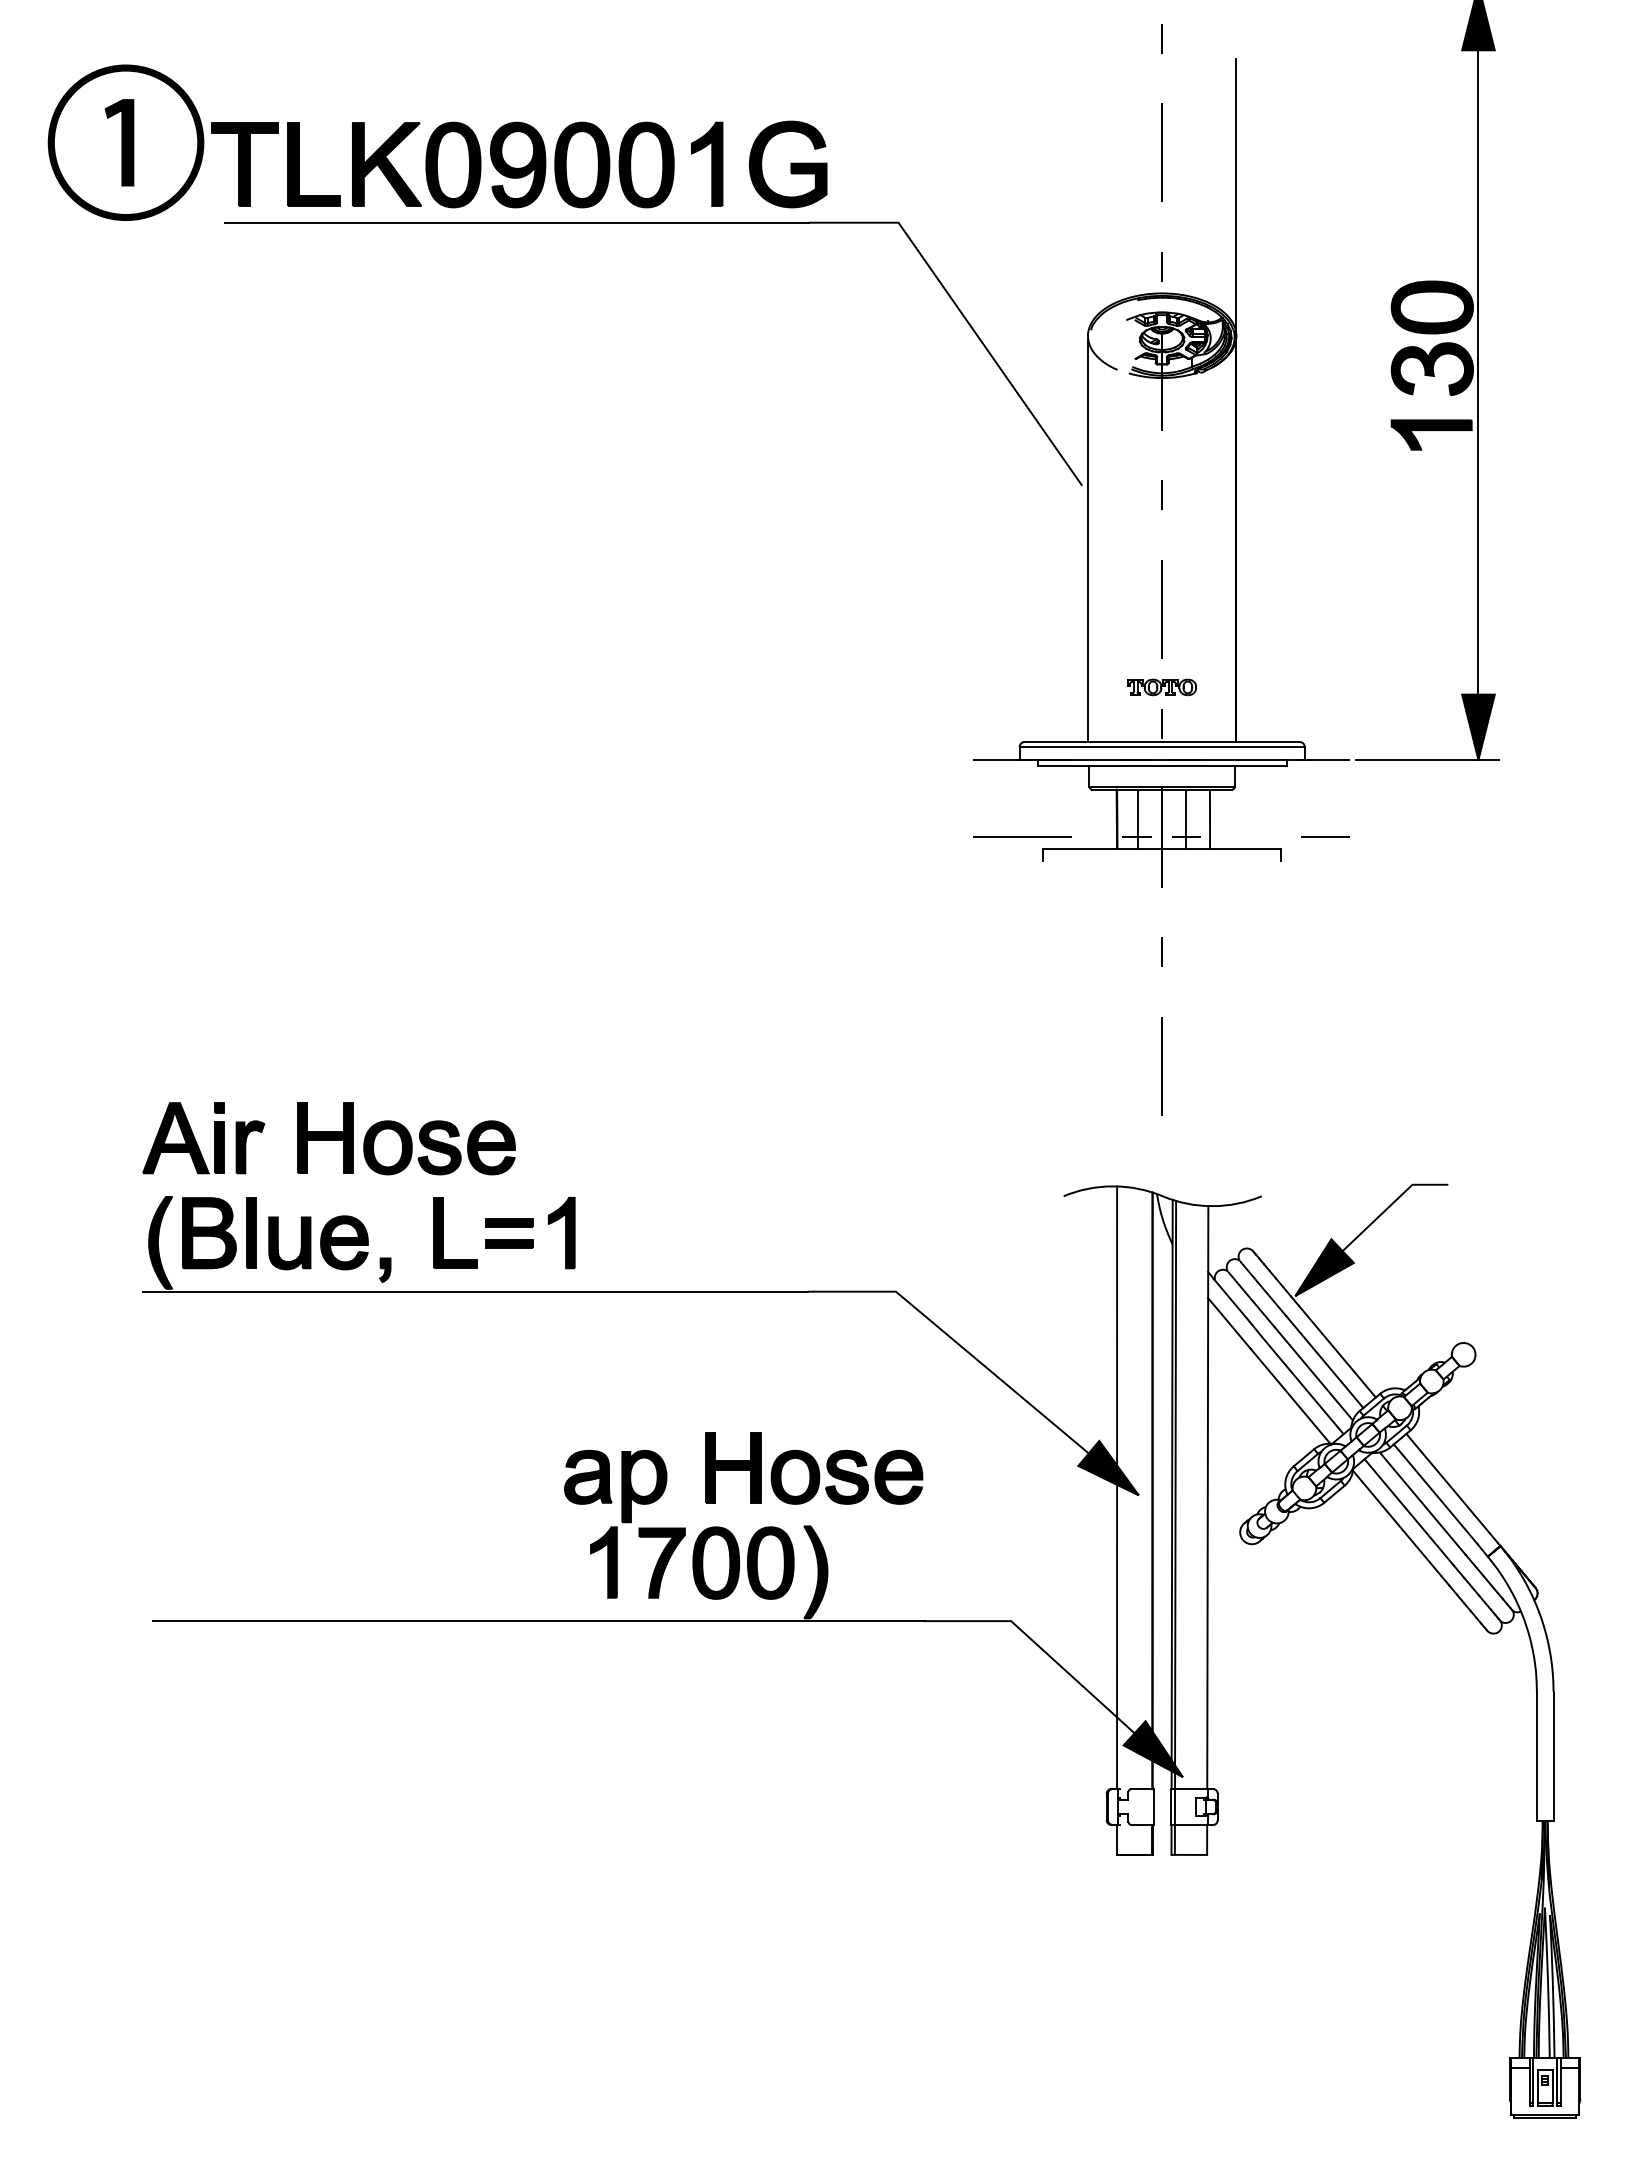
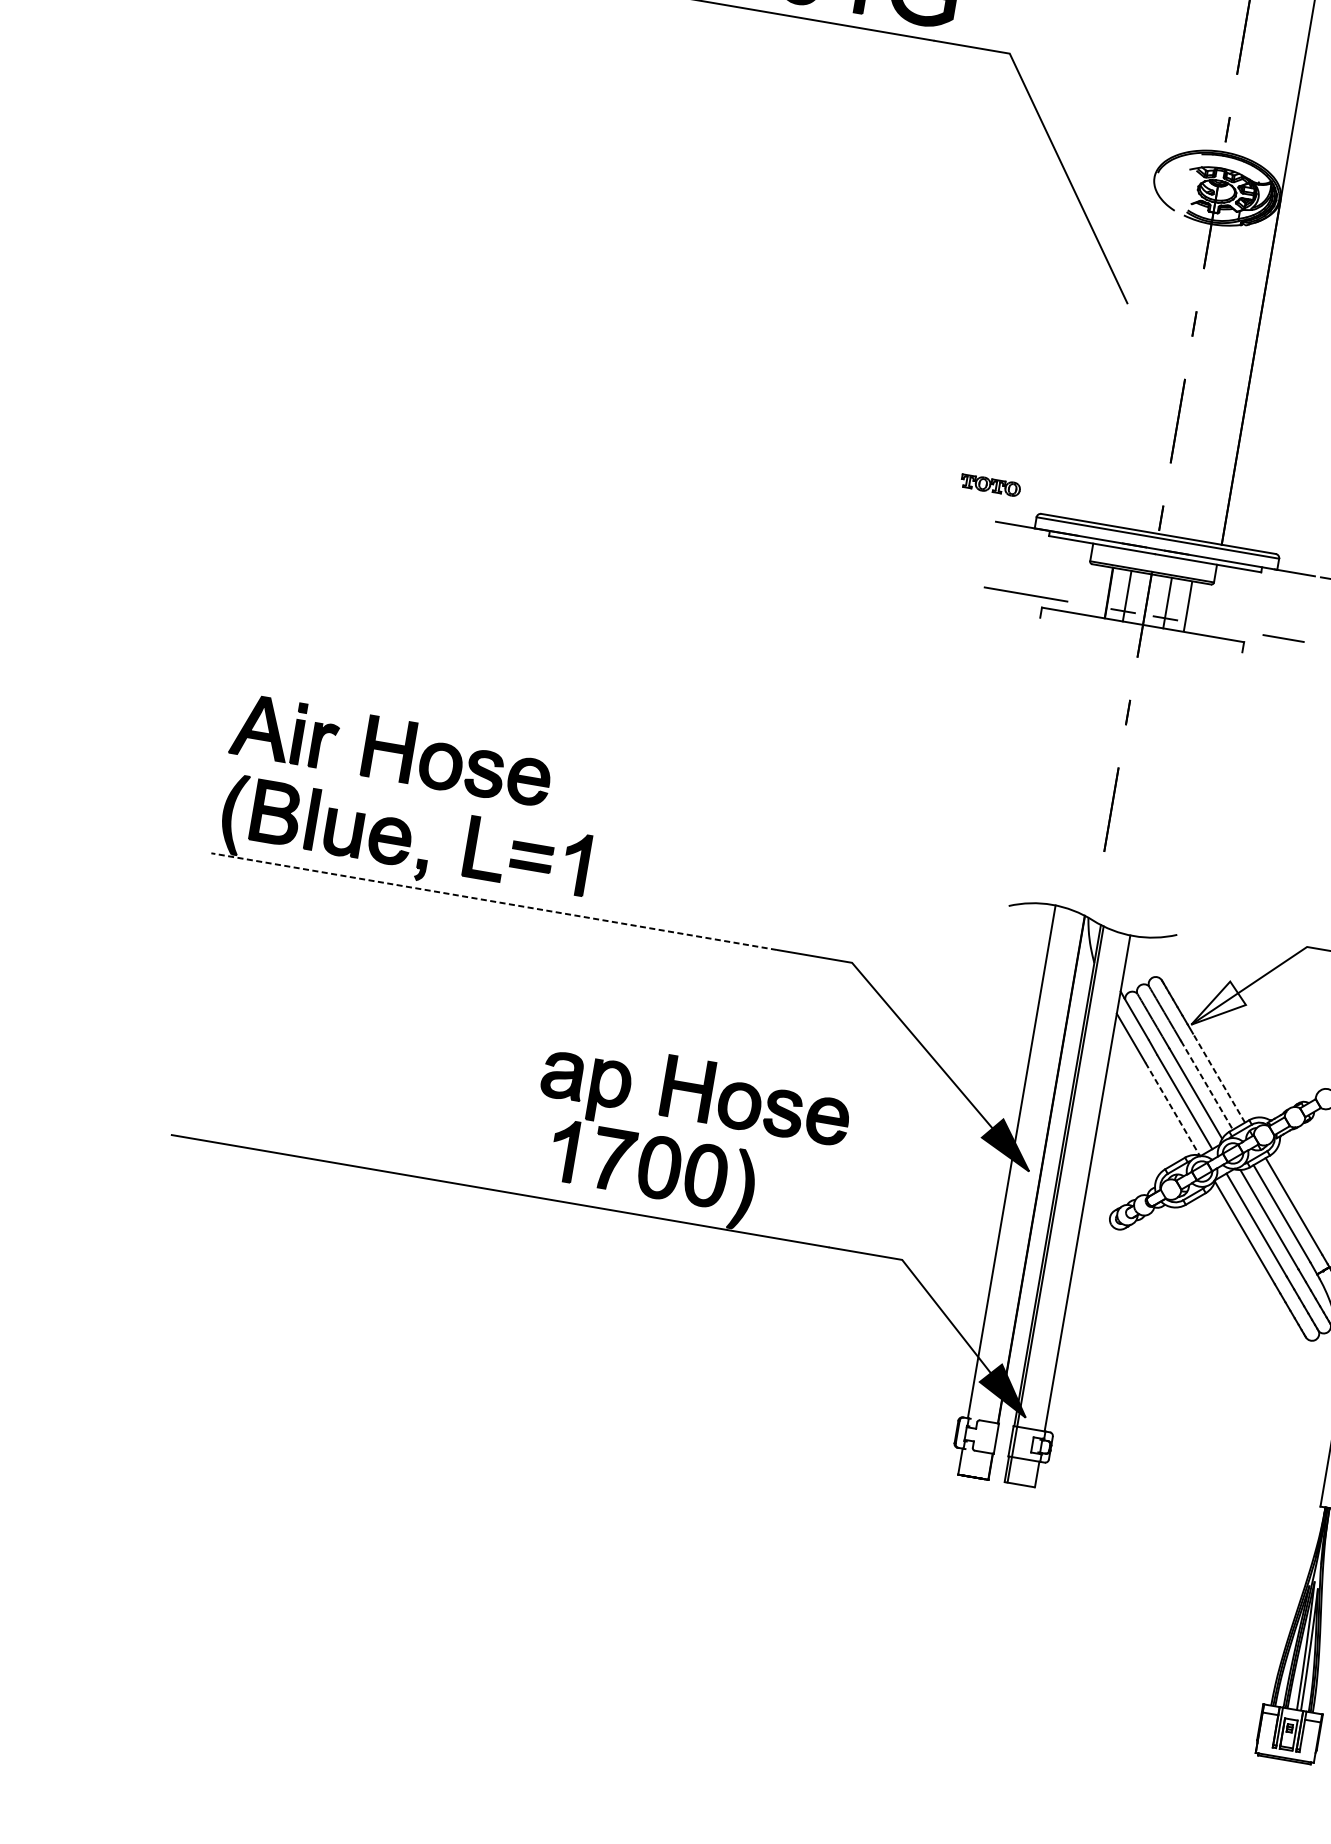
line: (1087, 540) -> (1124, 351), removed
part: (1162, 687) -> (991, 485), moved
fill: (1324, 1267) -> (1220, 1004), removed
line: (474, 1291) -> (493, 901), solid -> dashed
line: (1337, 1351) -> (1219, 1077), solid -> dashed
line: (1325, 1362) -> (1207, 1085), solid -> dashed
line: (1290, 1396) -> (1172, 1109), solid -> dashed

